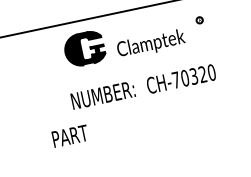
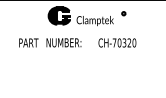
text: (181, 78) -> (117, 42), moved
text: (69, 135) -> (28, 42), moved

